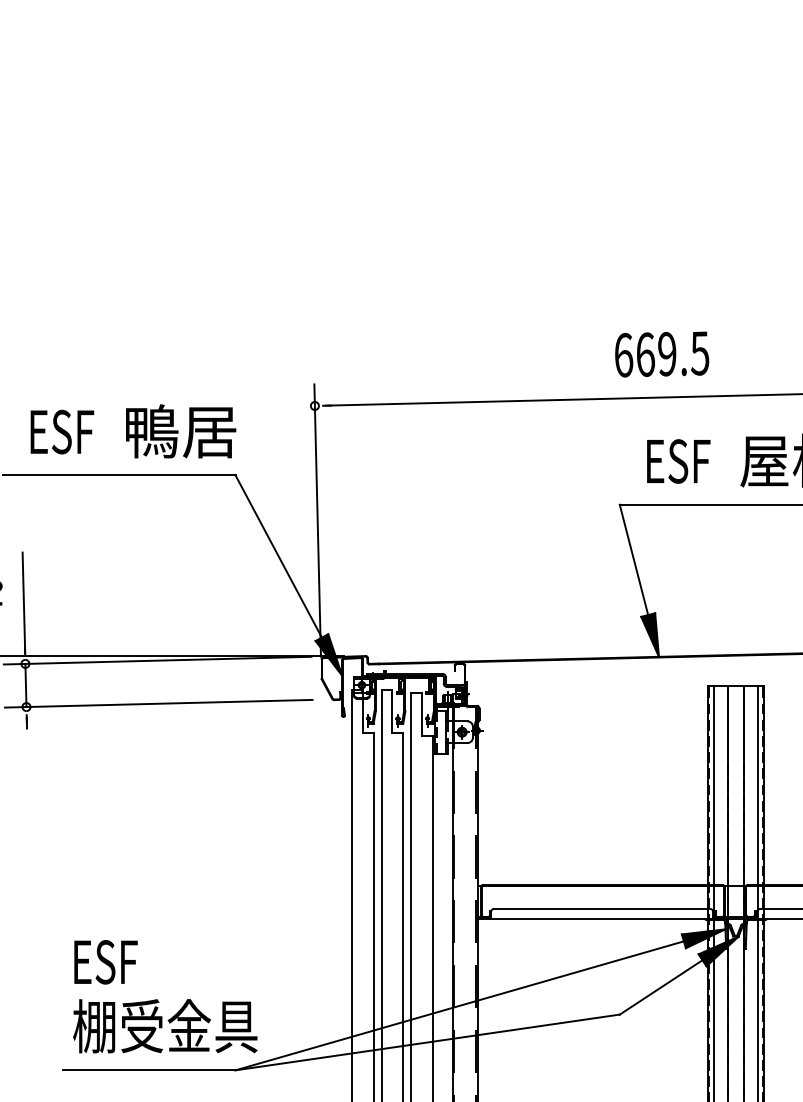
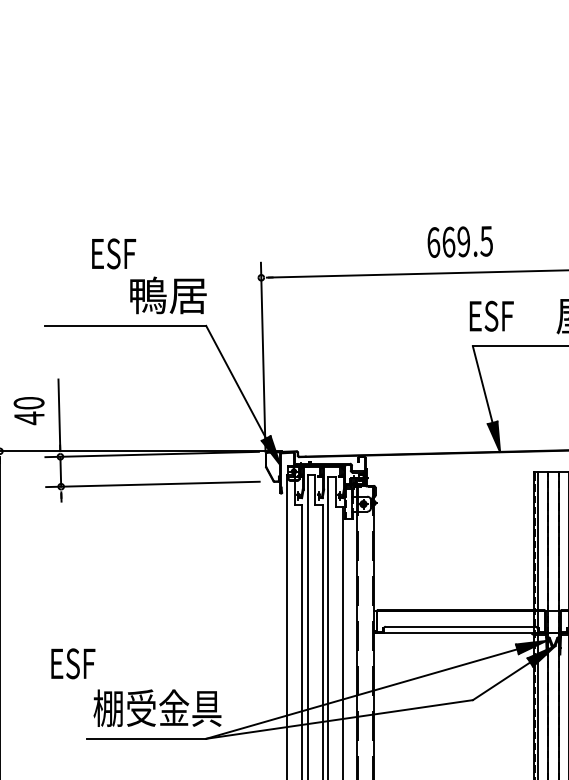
text: (661, 353) -> (459, 241), moved
text: (62, 431) -> (114, 253), moved
text: (678, 460) -> (491, 315), moved
text: (106, 961) -> (73, 663), moved

